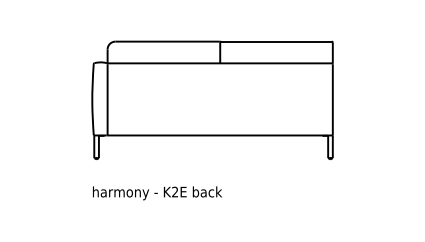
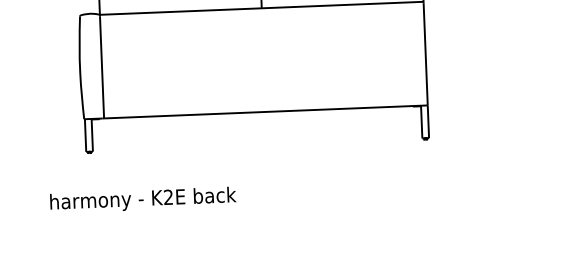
text: (157, 193) -> (143, 200), moved

